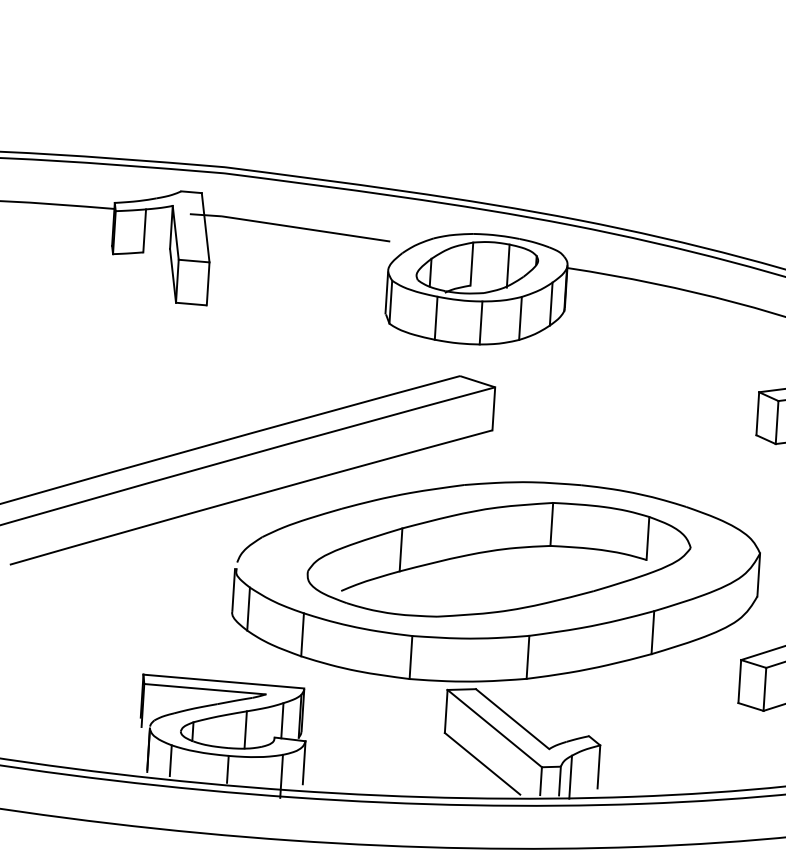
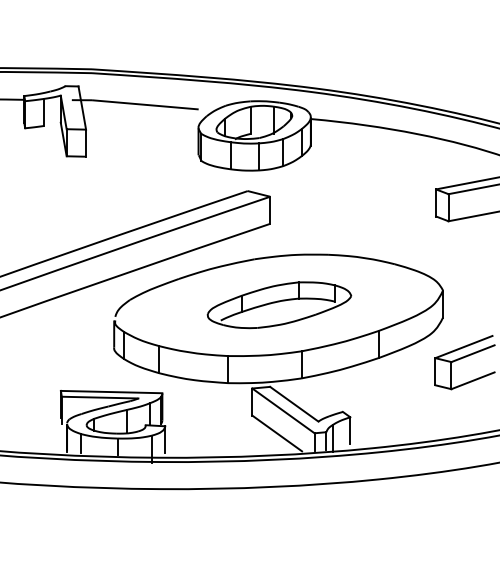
part: (498, 560) -> (279, 305), size x0.6

